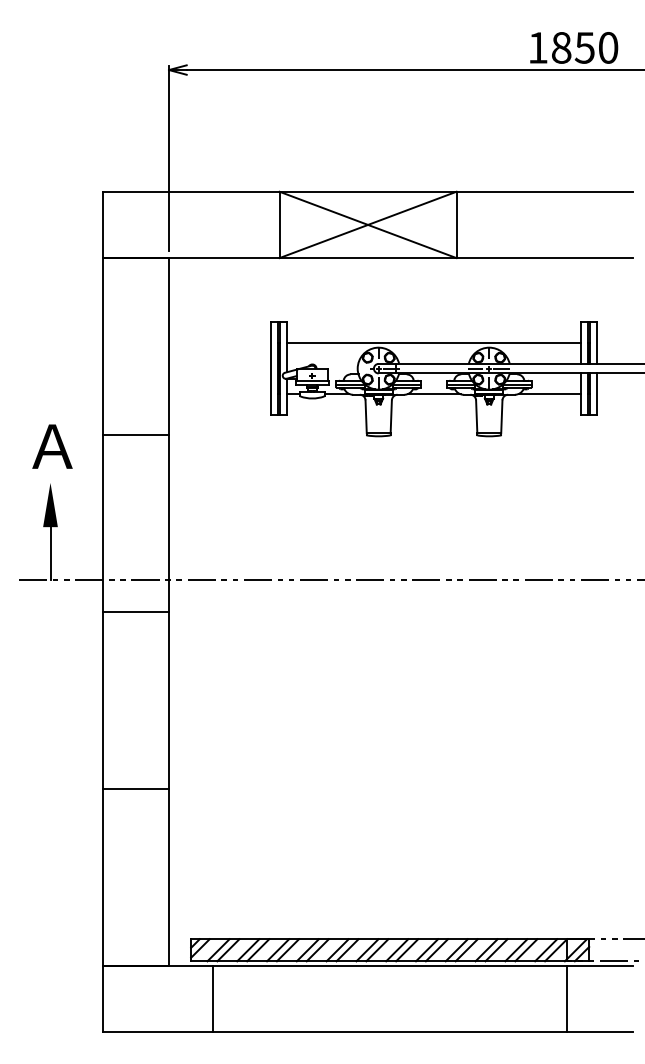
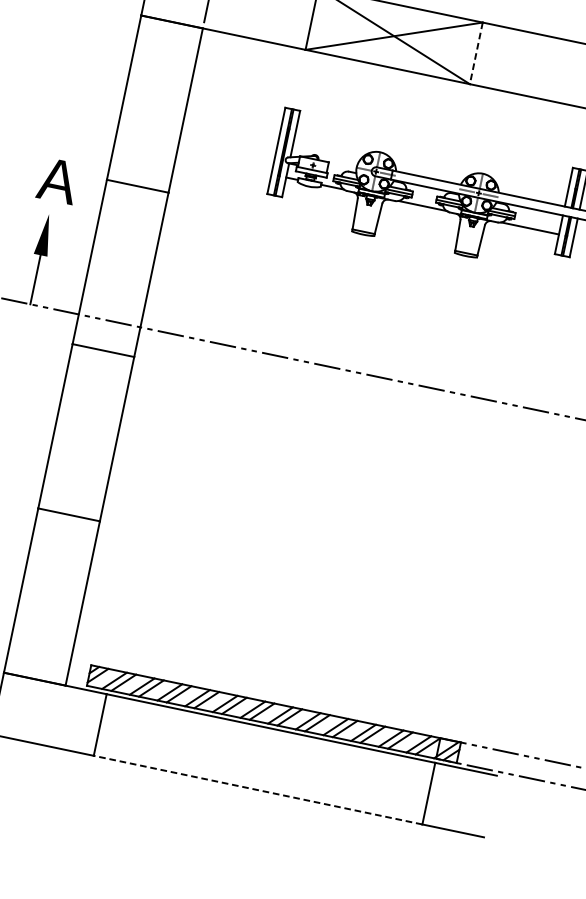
line: (456, 225) -> (476, 53), solid -> dashed
line: (433, 343) -> (431, 159), removed
line: (390, 1032) -> (258, 790), solid -> dashed

